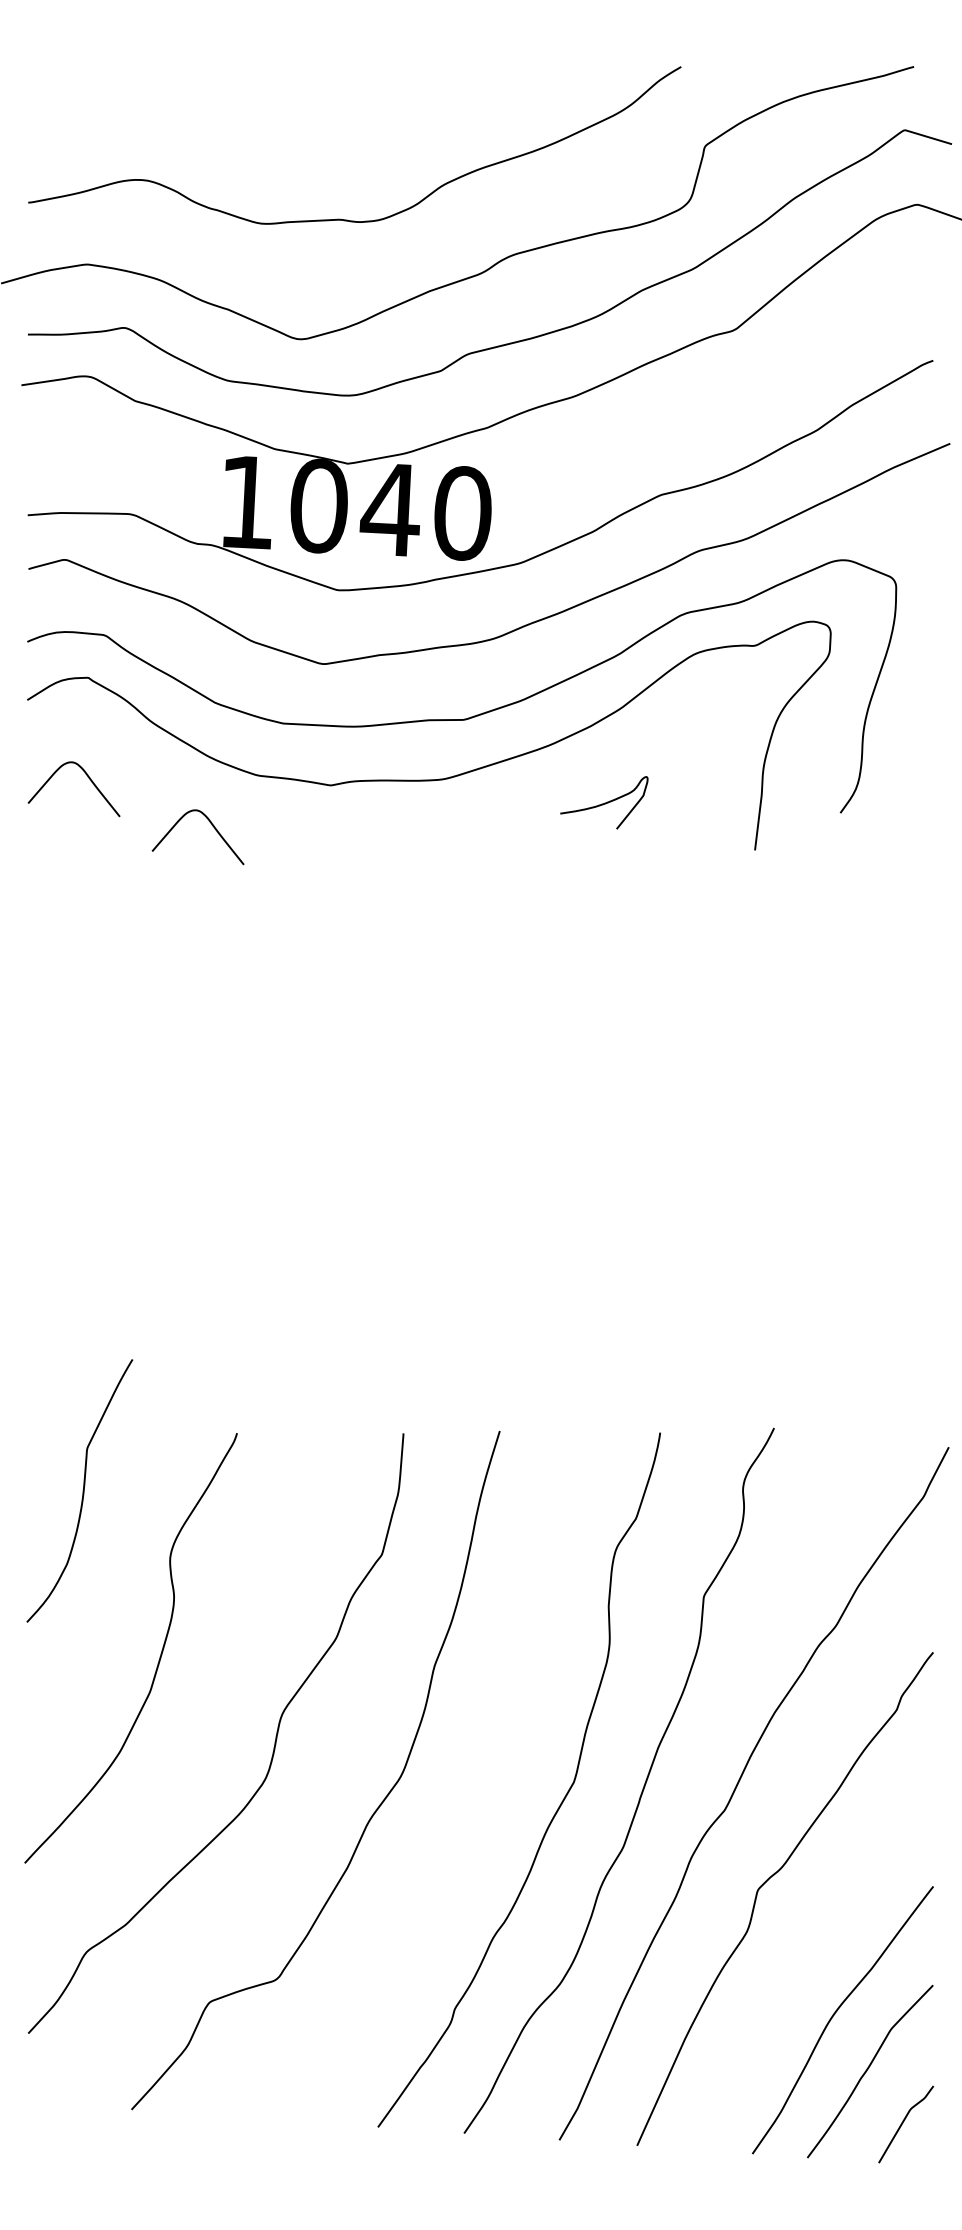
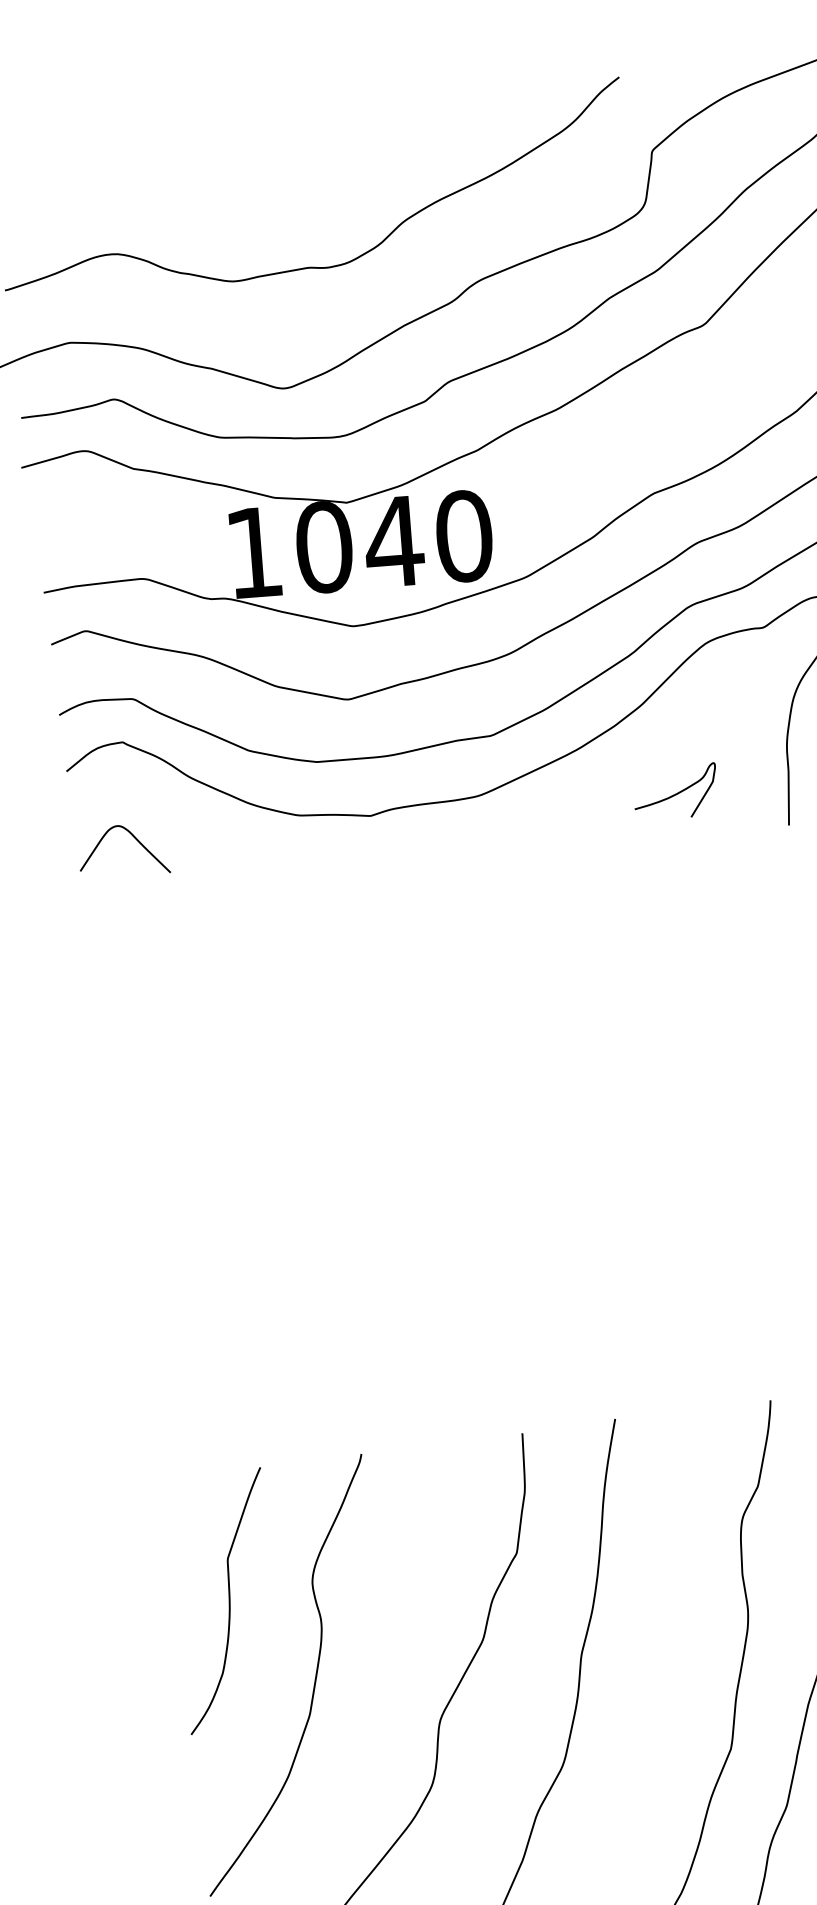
curve: (604, 802) -> (676, 793), moved
curve: (211, 825) -> (260, 869), removed
curve: (82, 1490) -> (228, 1600), moved

